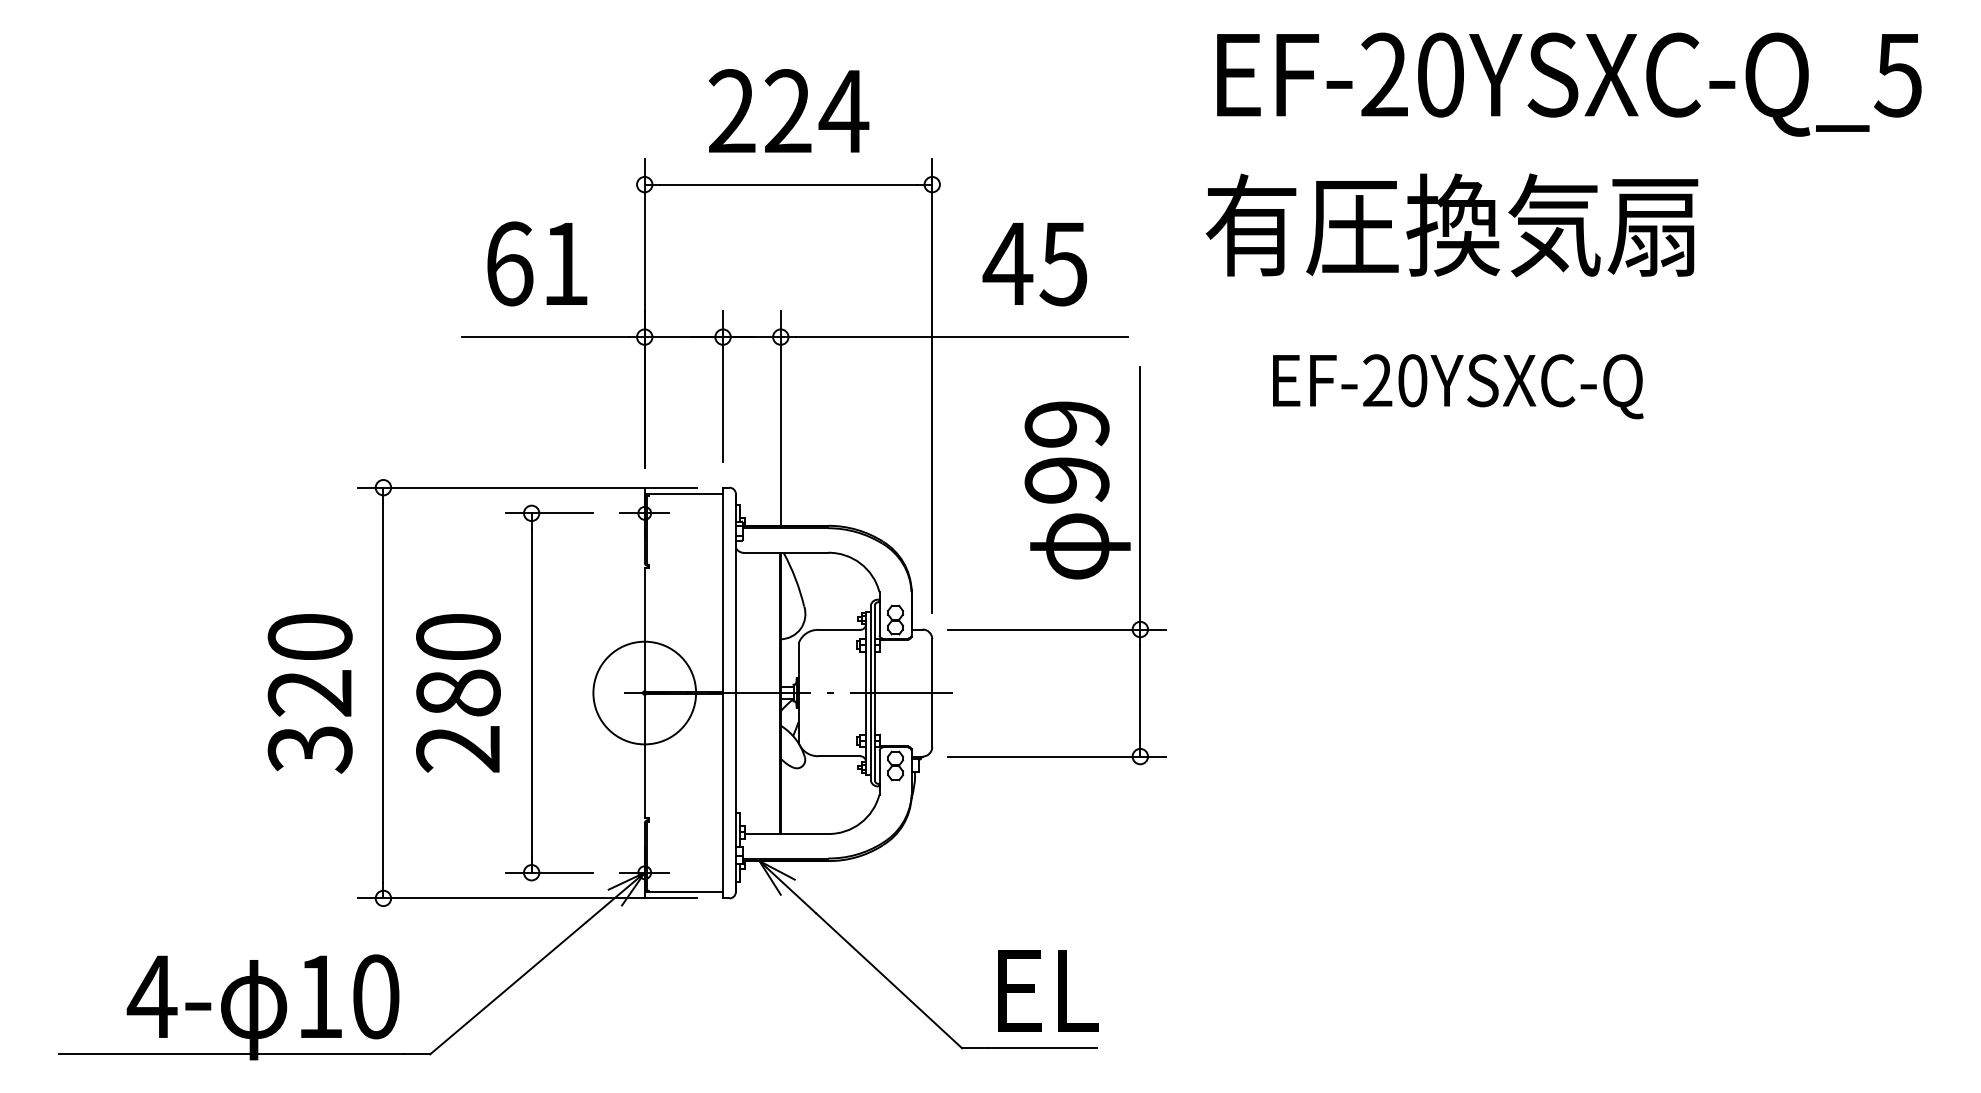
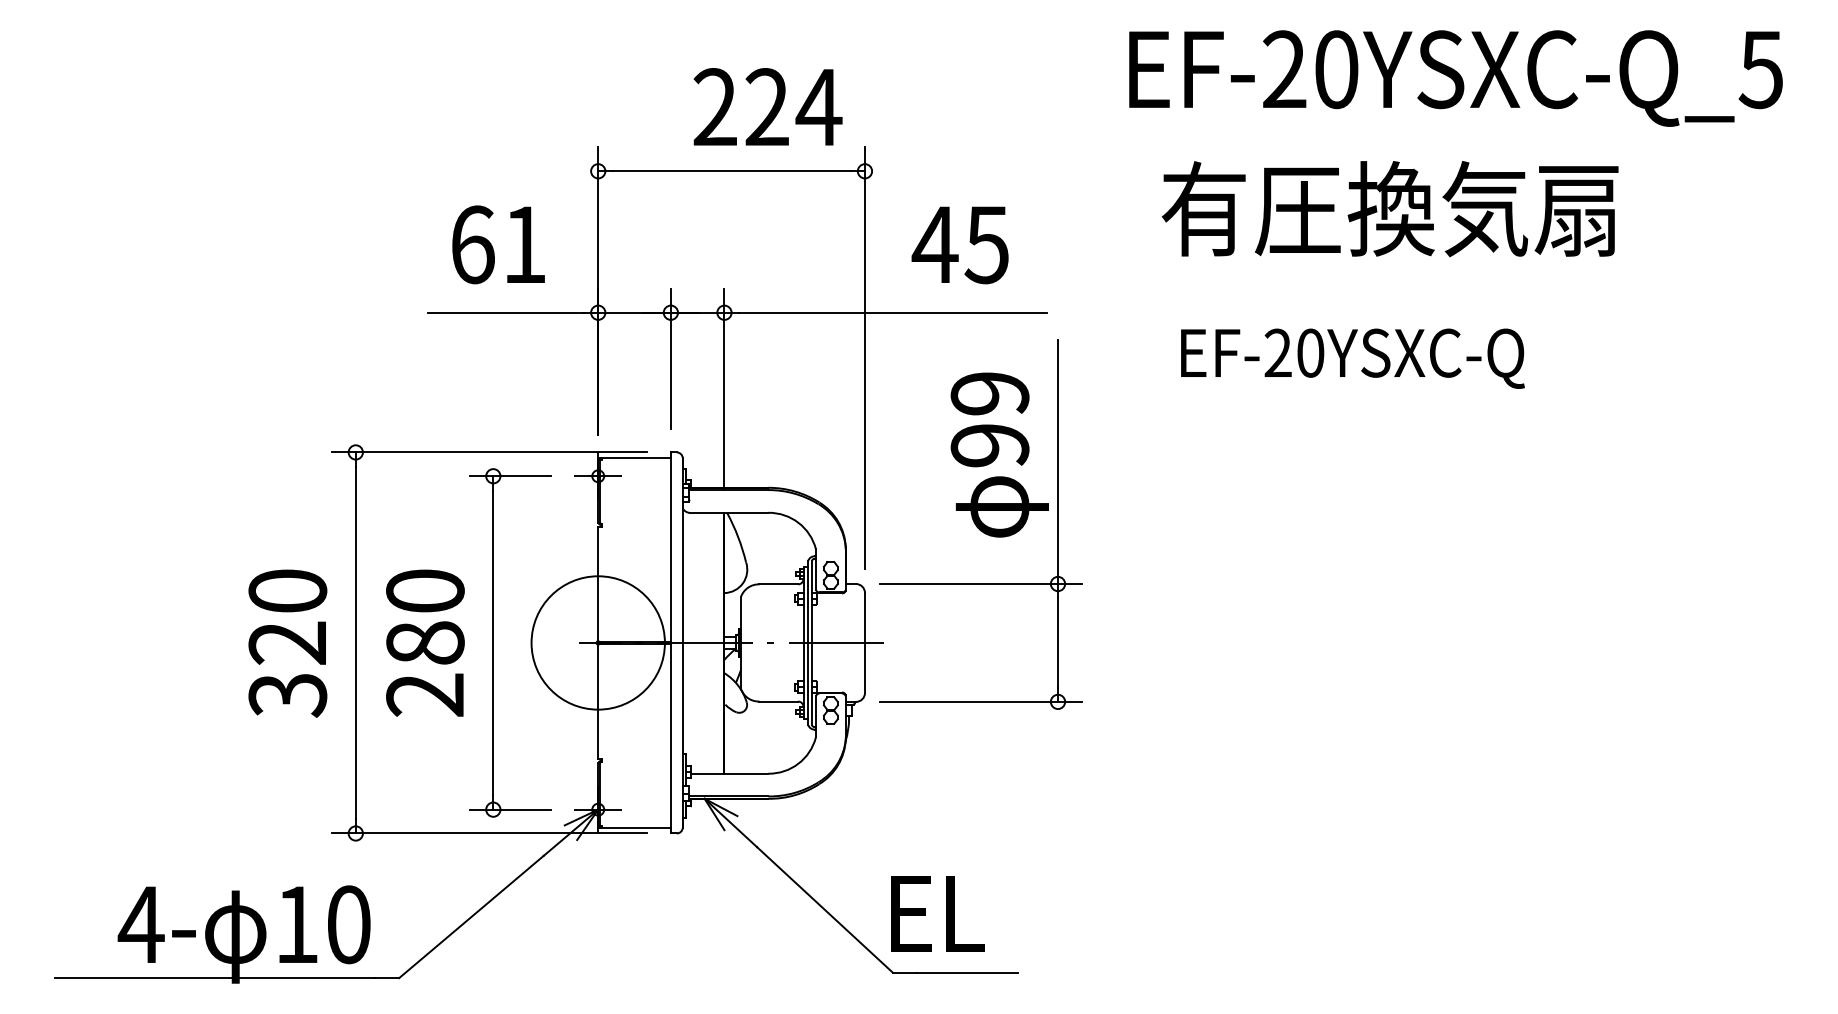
text: (788, 110) -> (767, 106), moved
text: (1451, 225) -> (1389, 209), moved
circle: (643, 692) -> (597, 642), size x1.4
text: (1048, 990) -> (937, 913), moved

